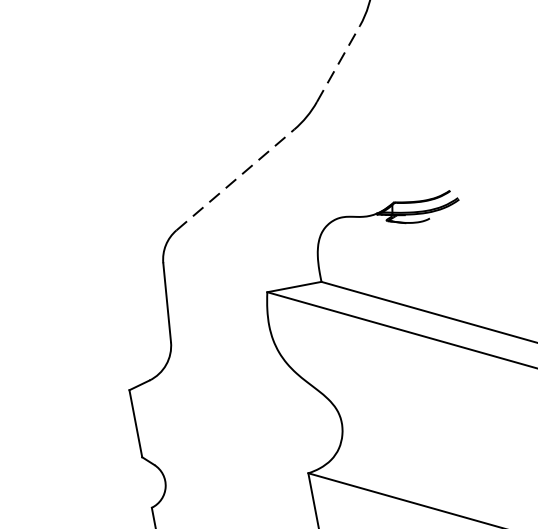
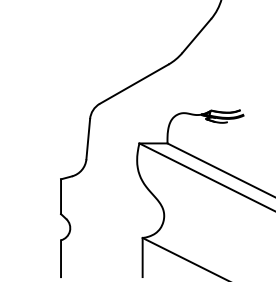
line: (339, 62) -> (197, 35), dashed -> solid
line: (235, 178) -> (134, 83), dashed -> solid

